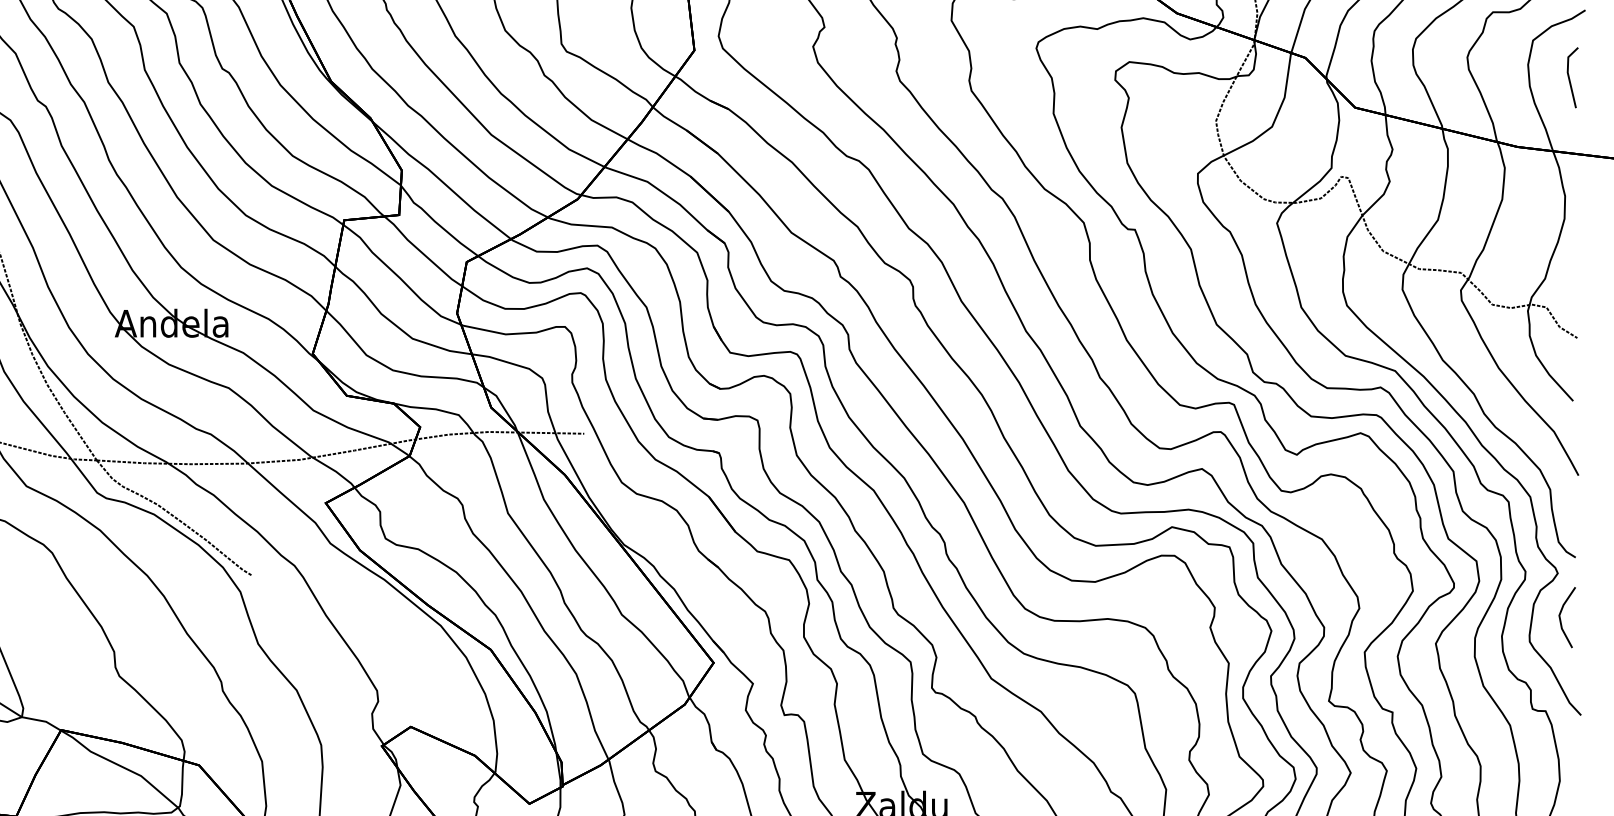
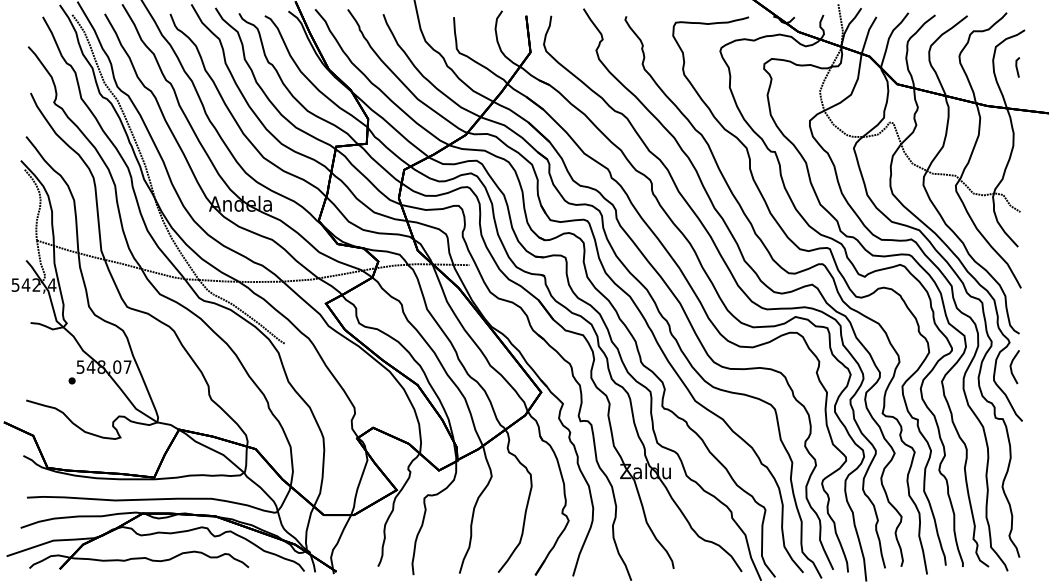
part: (1572, 77) -> (1017, 67), size x0.6

